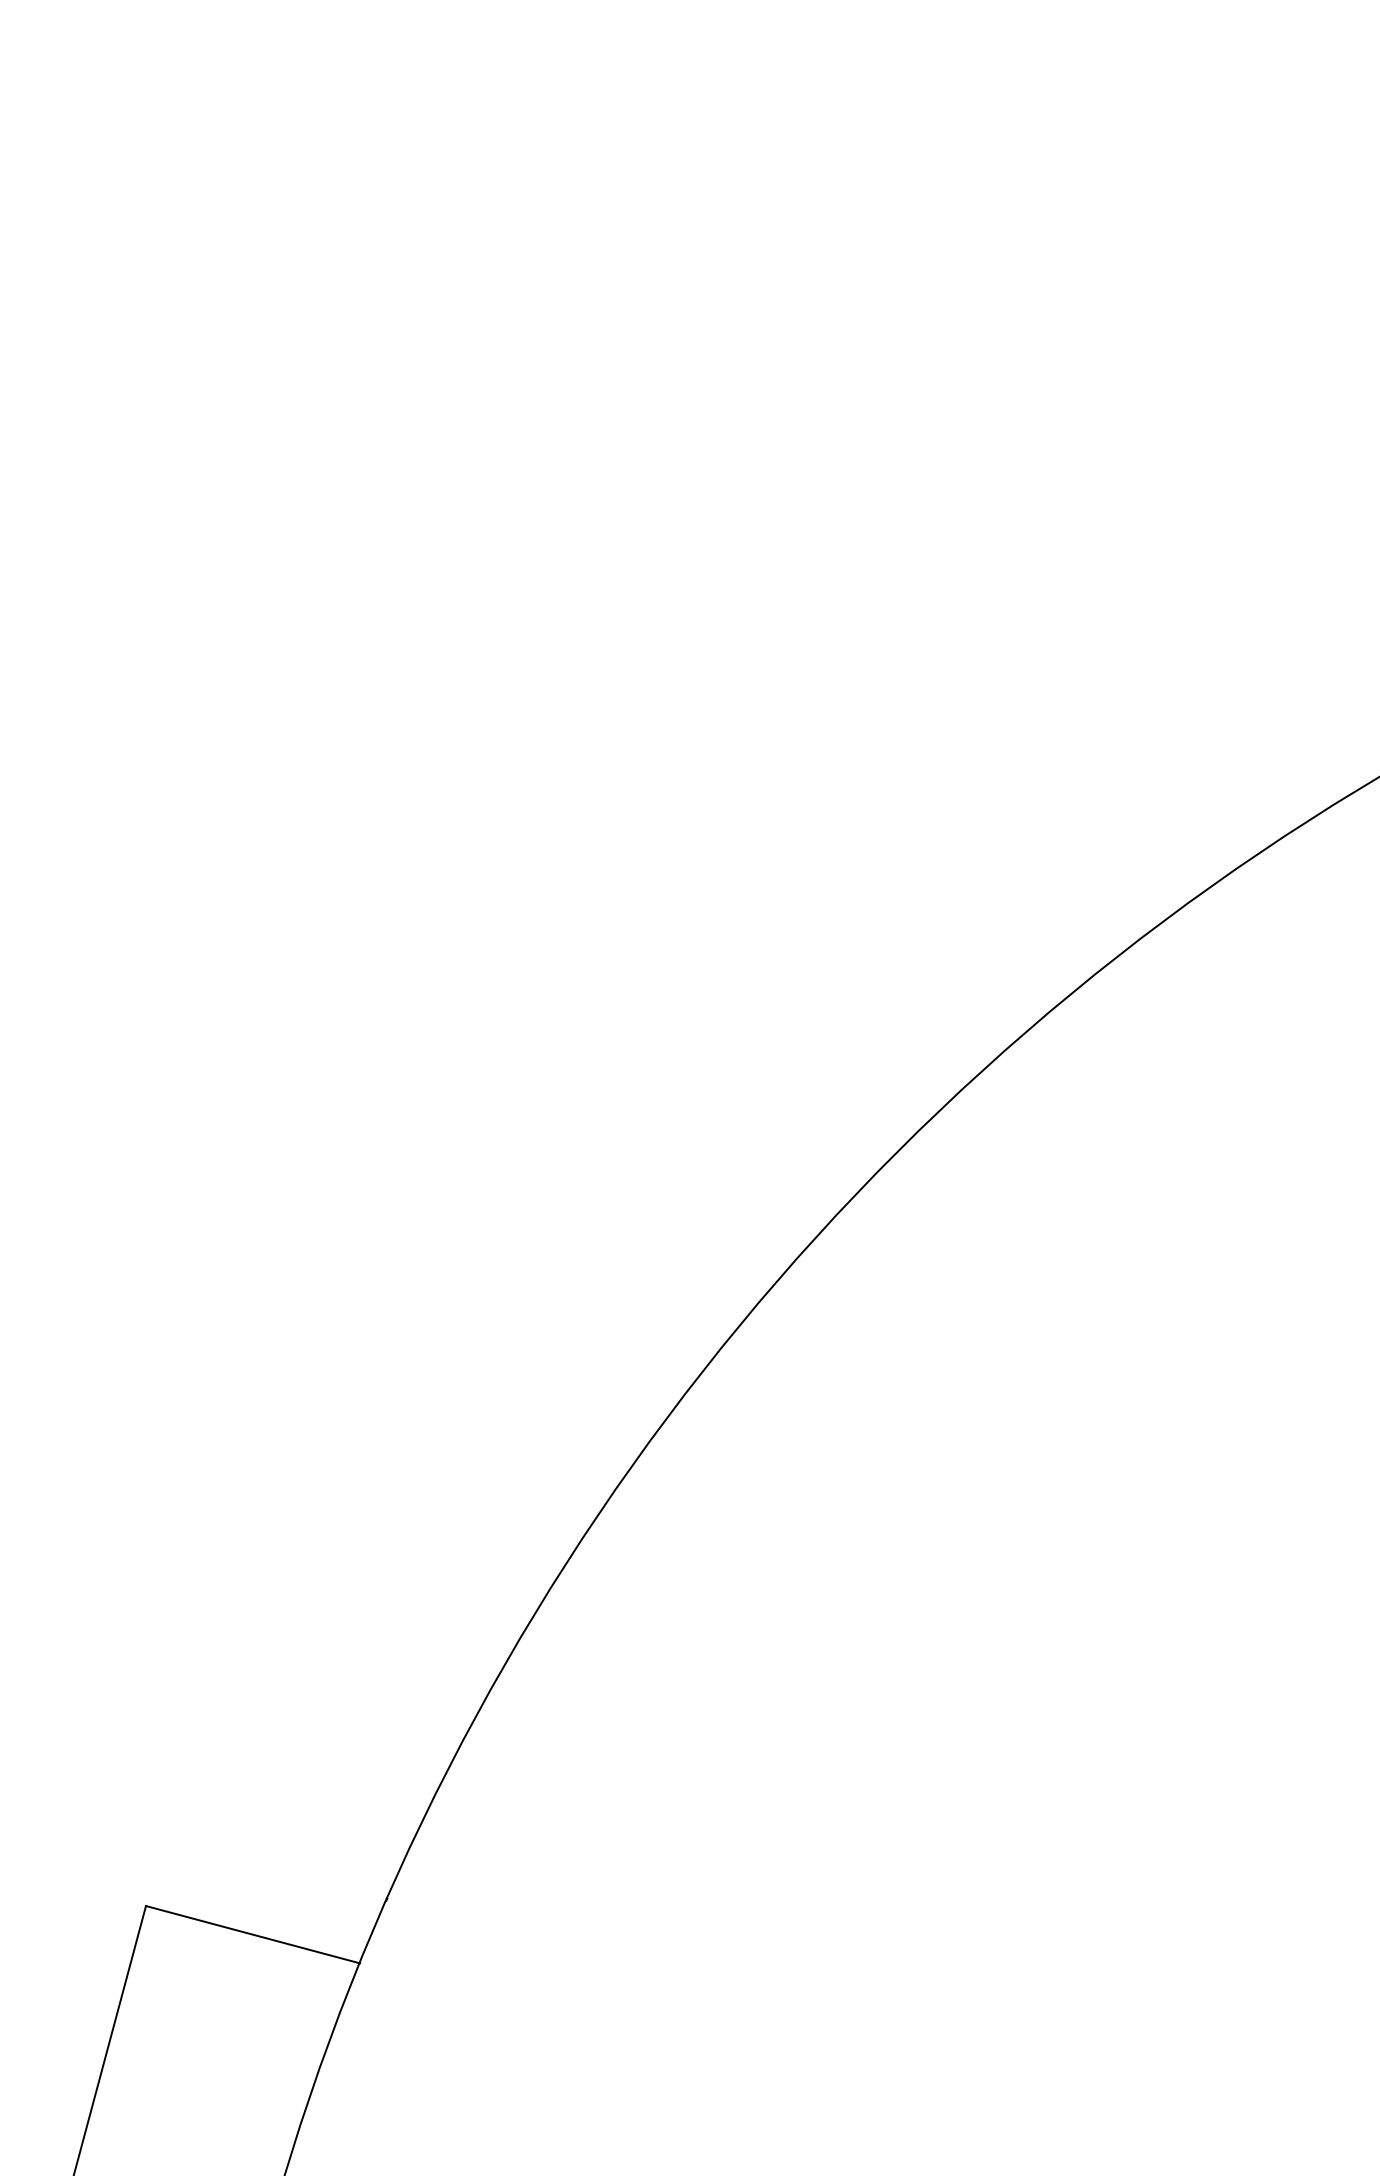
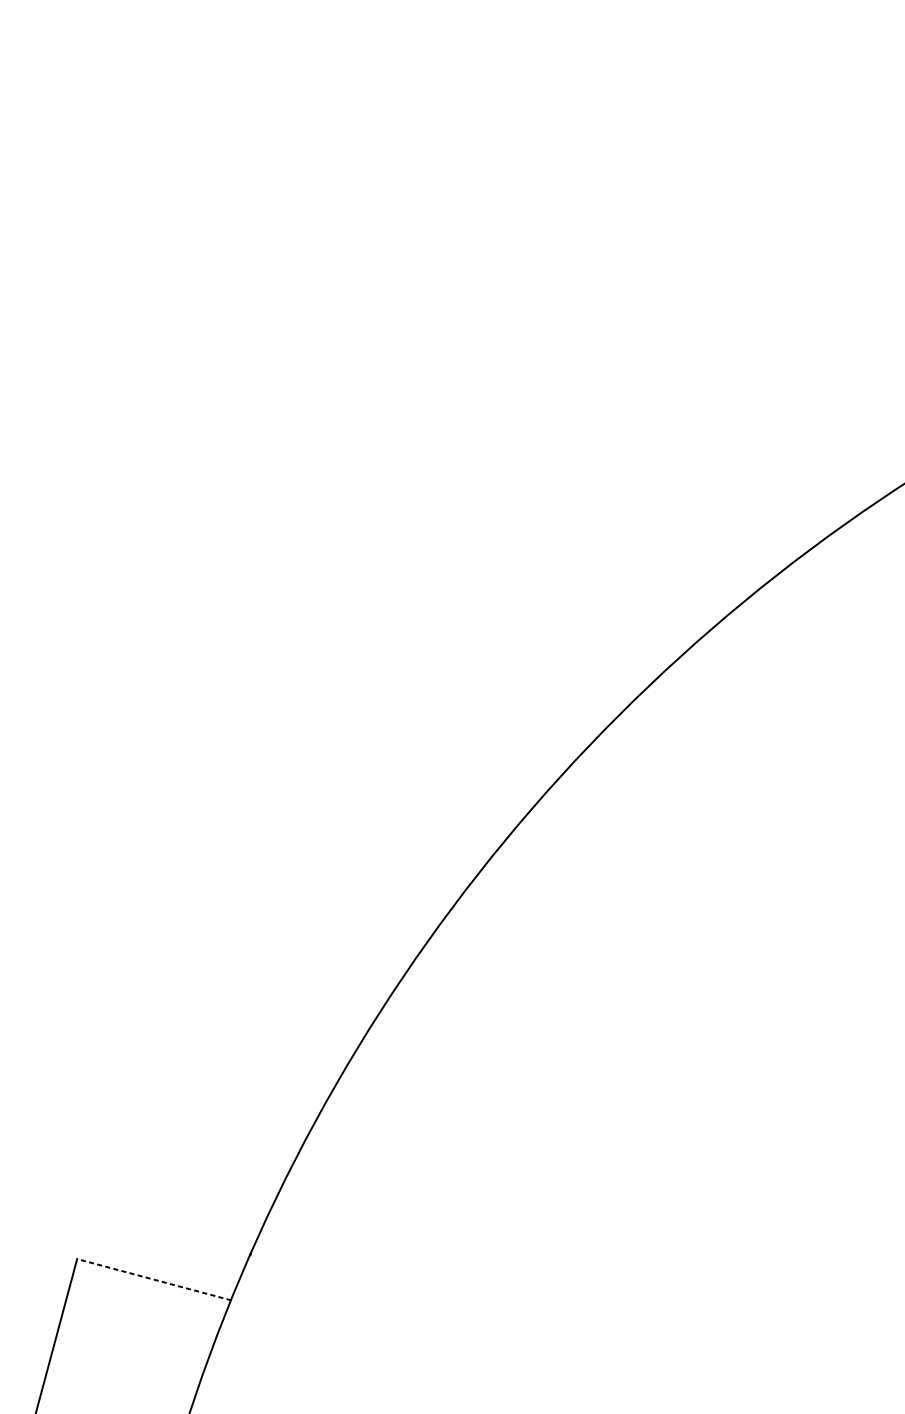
line: (253, 1934) -> (154, 1279), solid -> dashed

